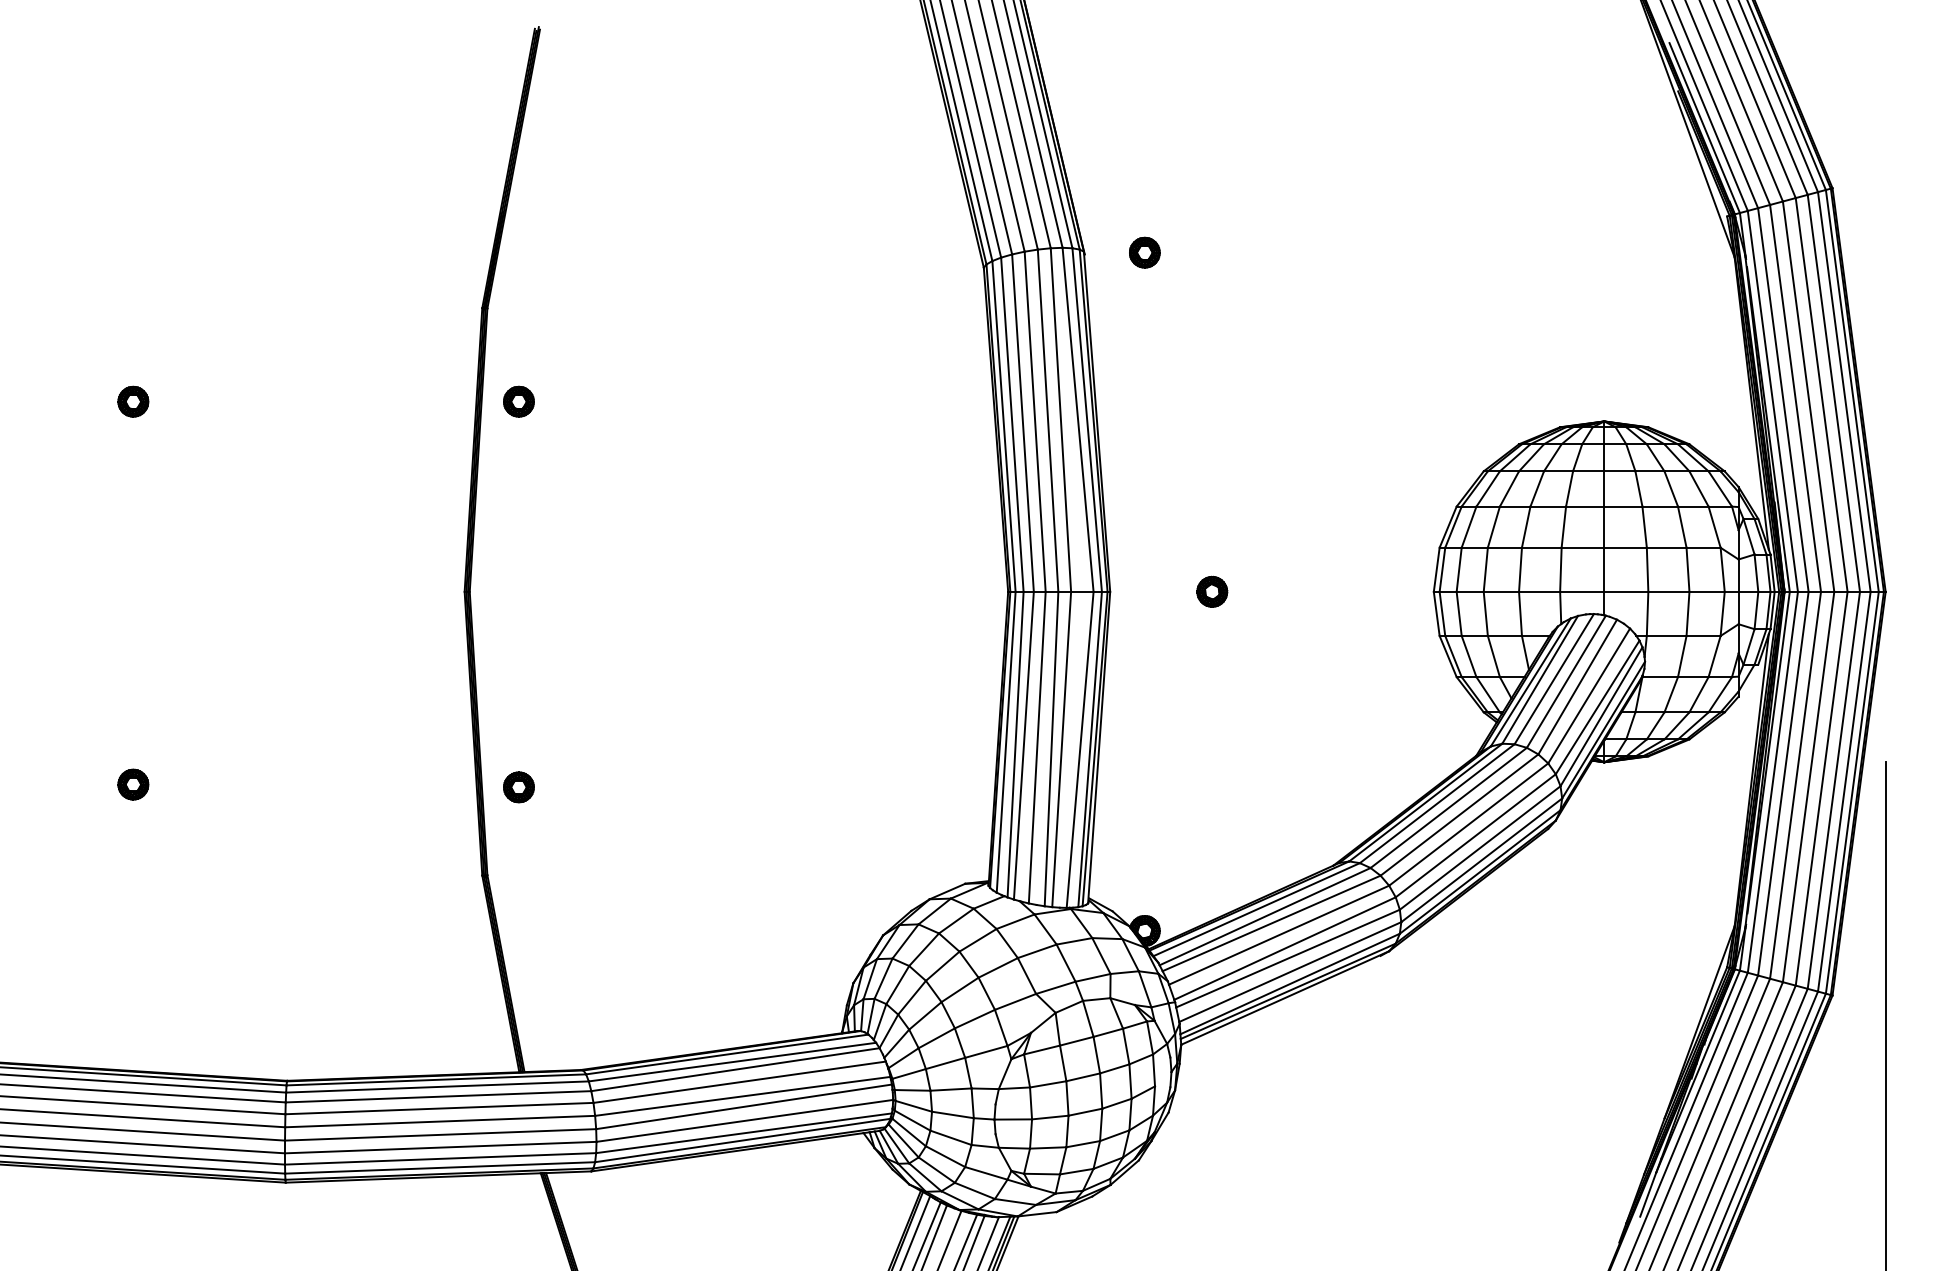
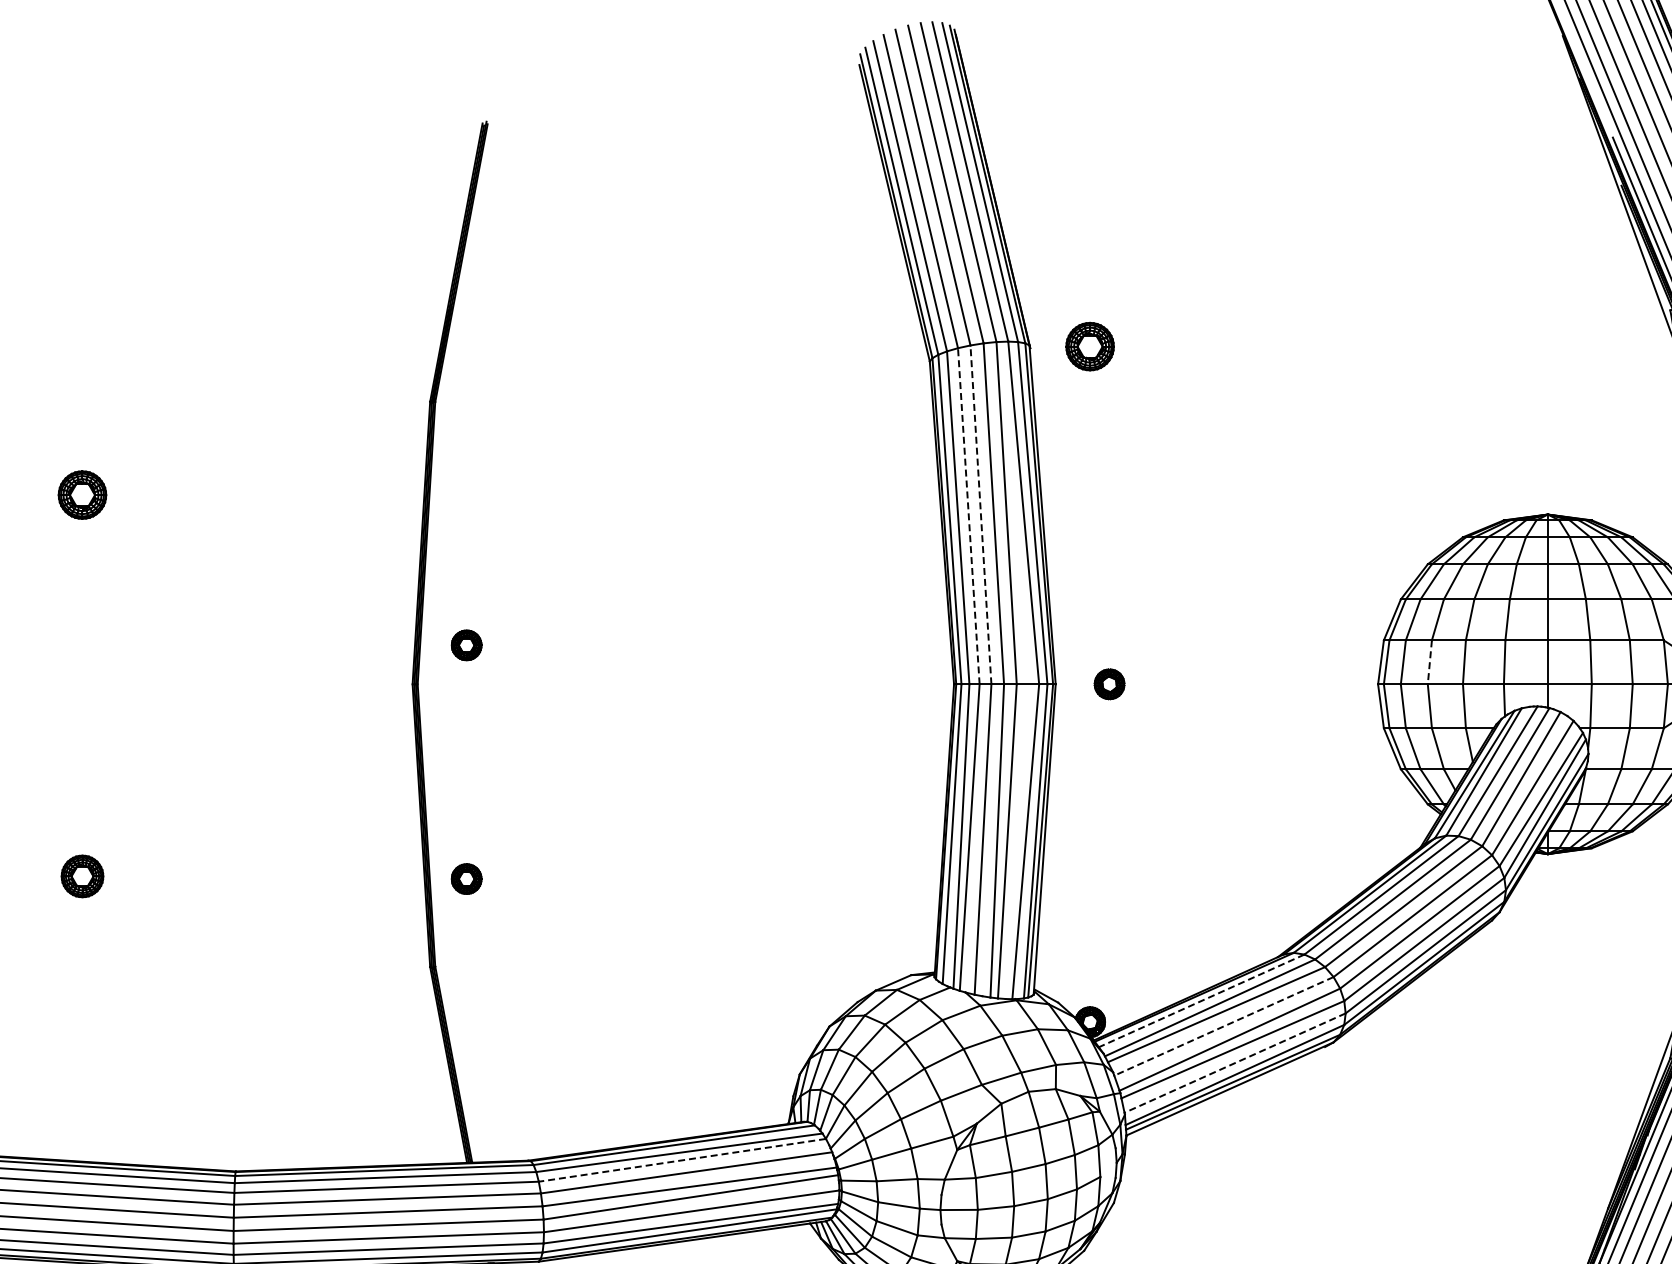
part: (1144, 252) -> (1089, 346), size x1.6
part: (133, 401) -> (82, 494), size x1.6
part: (518, 401) -> (466, 645), moved
line: (1035, 421) -> (981, 514), solid -> dashed
line: (1022, 422) -> (968, 515), solid -> dashed
line: (1485, 570) -> (1429, 663), solid -> dashed
part: (1212, 591) -> (1109, 683), moved
part: (133, 784) -> (82, 876), size x1.4
line: (1256, 909) -> (1201, 1000), solid -> dashed
line: (1279, 935) -> (1224, 1026), solid -> dashed
line: (1290, 972) -> (1235, 1063), solid -> dashed
line: (735, 1069) -> (682, 1160), solid -> dashed

